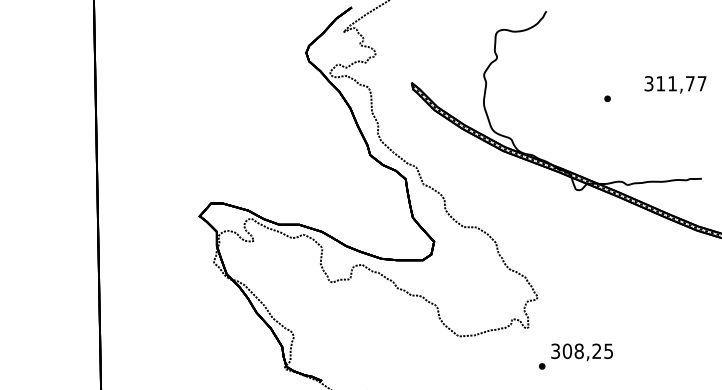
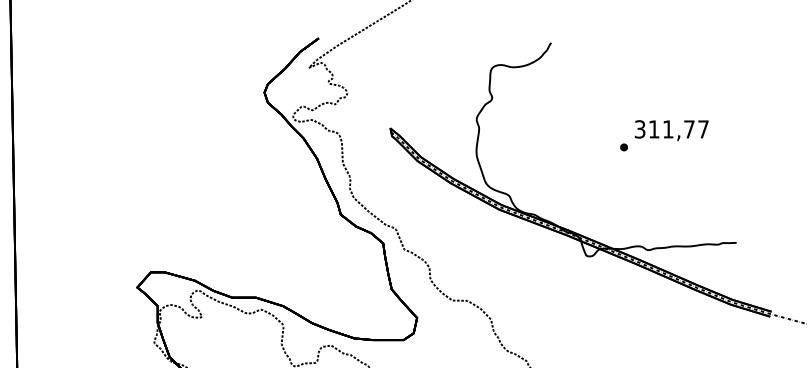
text: (675, 84) -> (671, 130), moved

